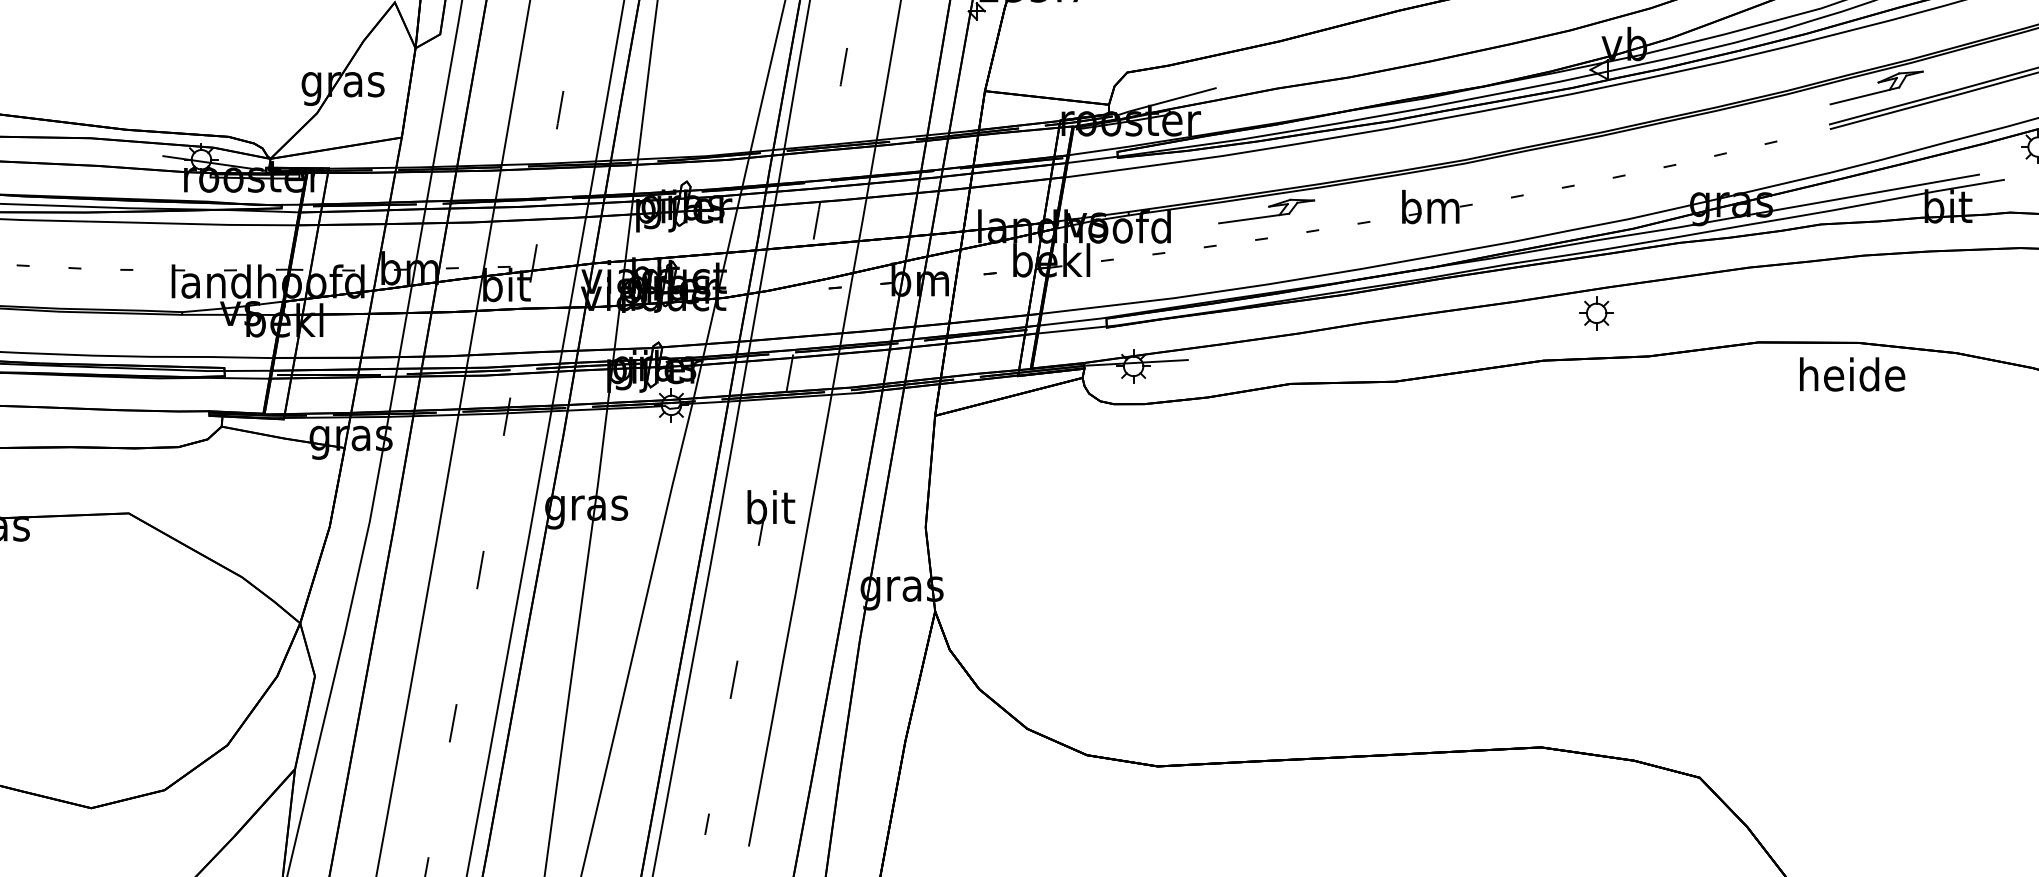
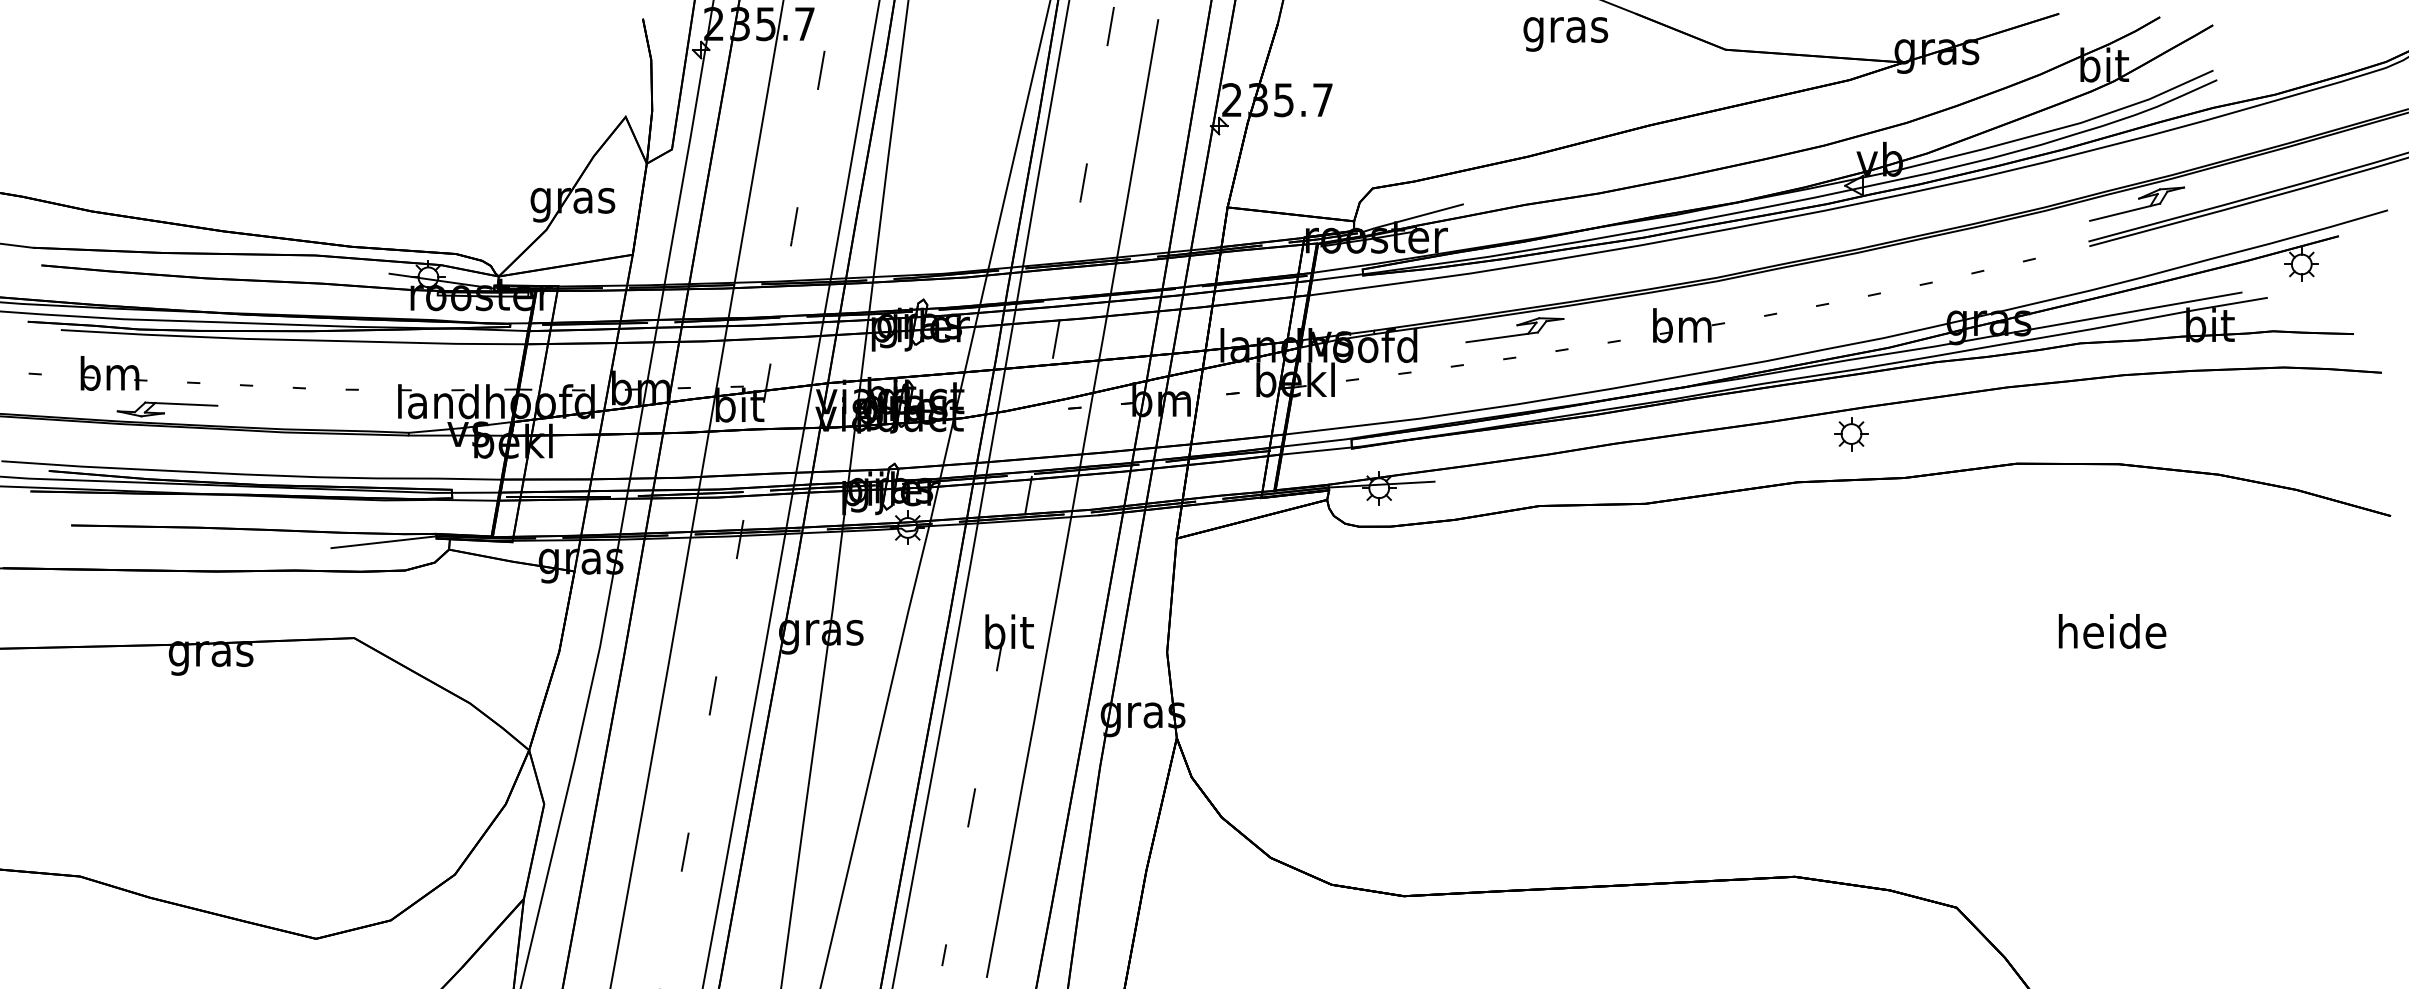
text: (1852, 374) -> (2112, 631), moved
line: (155, 419) -> (381, 542), added

